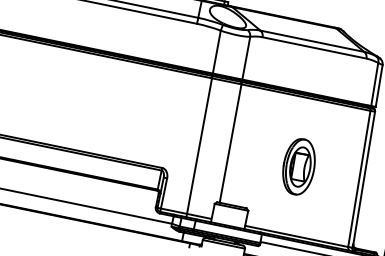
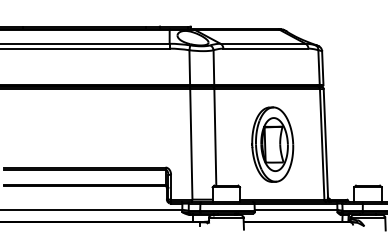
part: (298, 166) -> (272, 144), size x1.67

